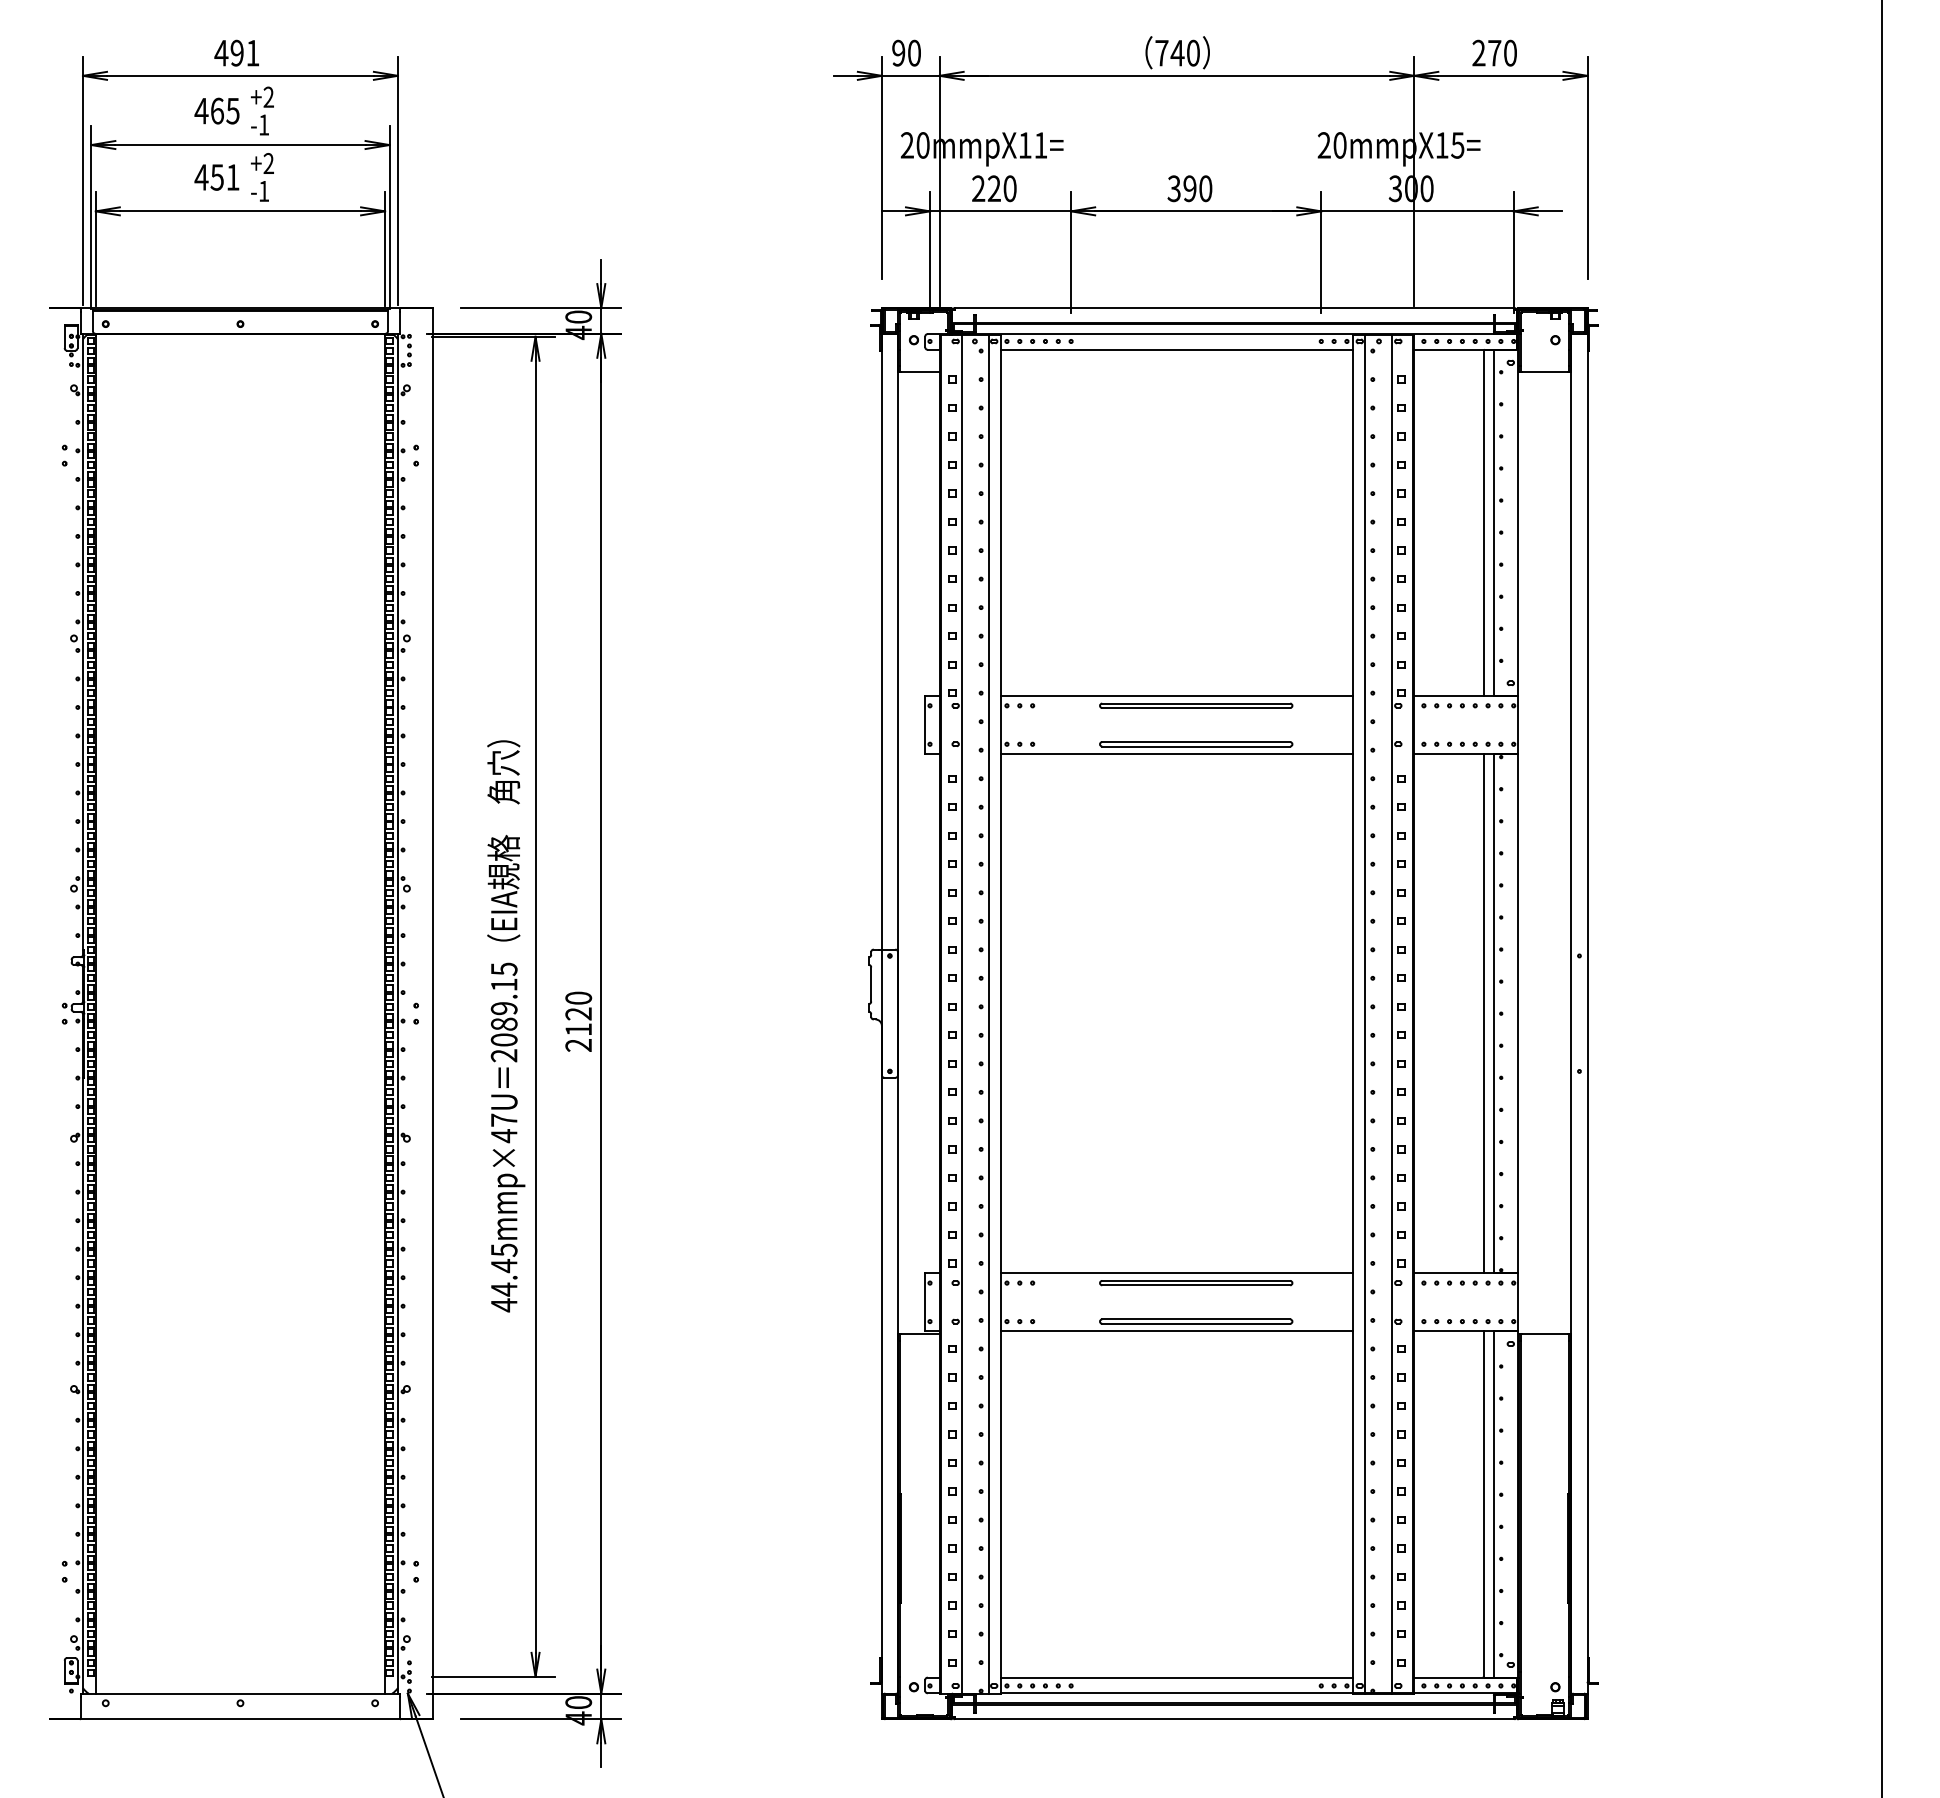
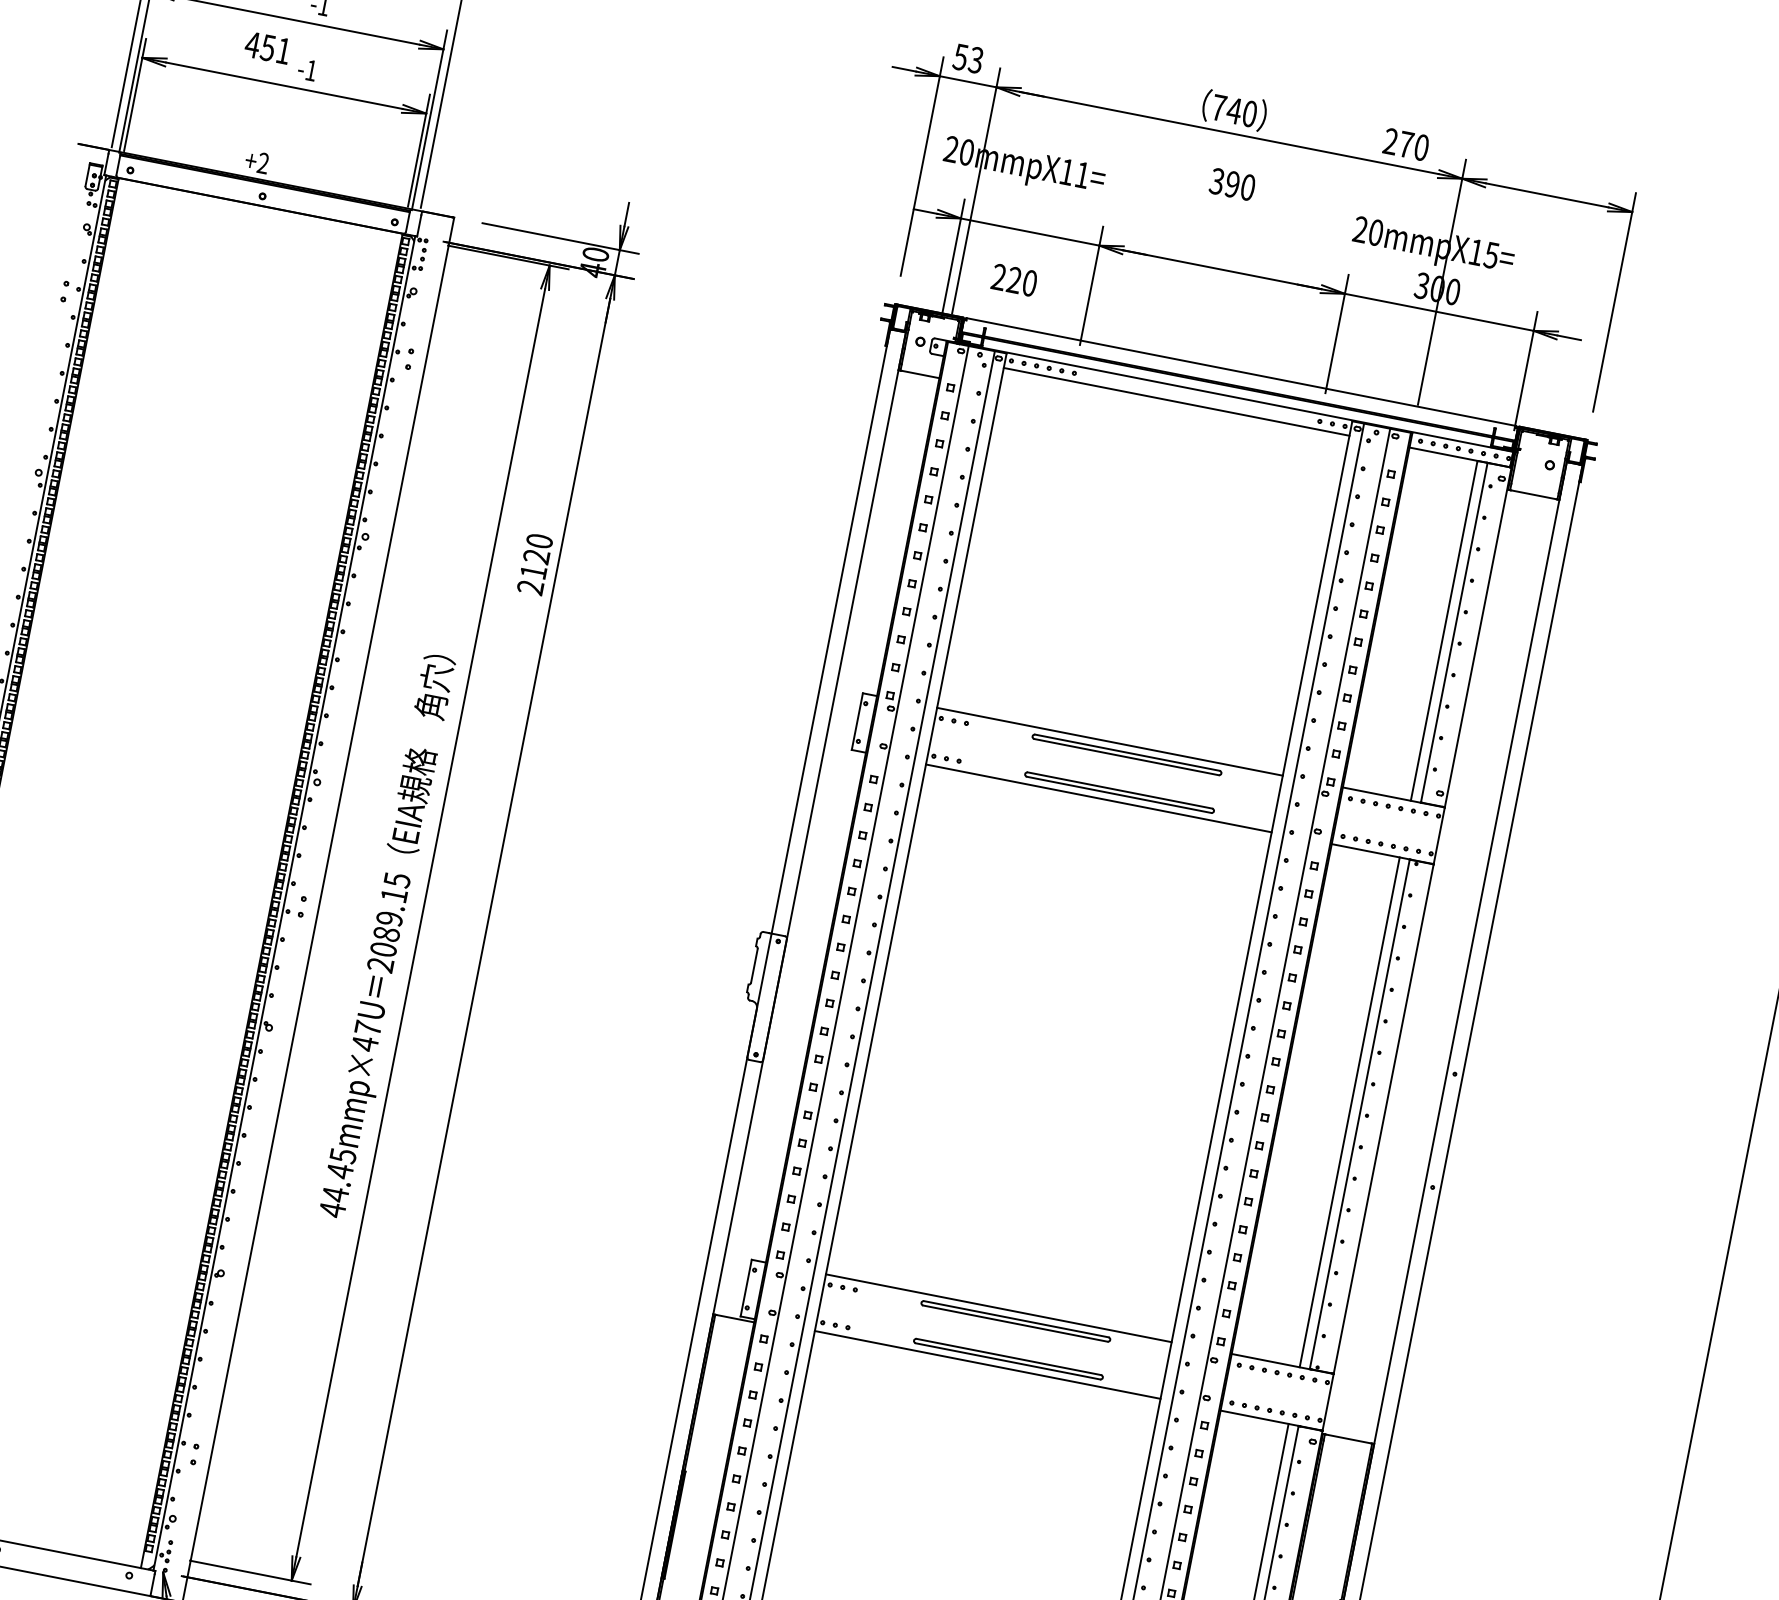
text: (906, 52) -> (968, 58), 90 -> 53
text: (1494, 52) -> (1406, 143), moved
text: (262, 163) -> (257, 162), moved
text: (994, 188) -> (1014, 280), moved
text: (1189, 188) -> (1232, 184), moved
text: (578, 1021) -> (534, 564), moved

